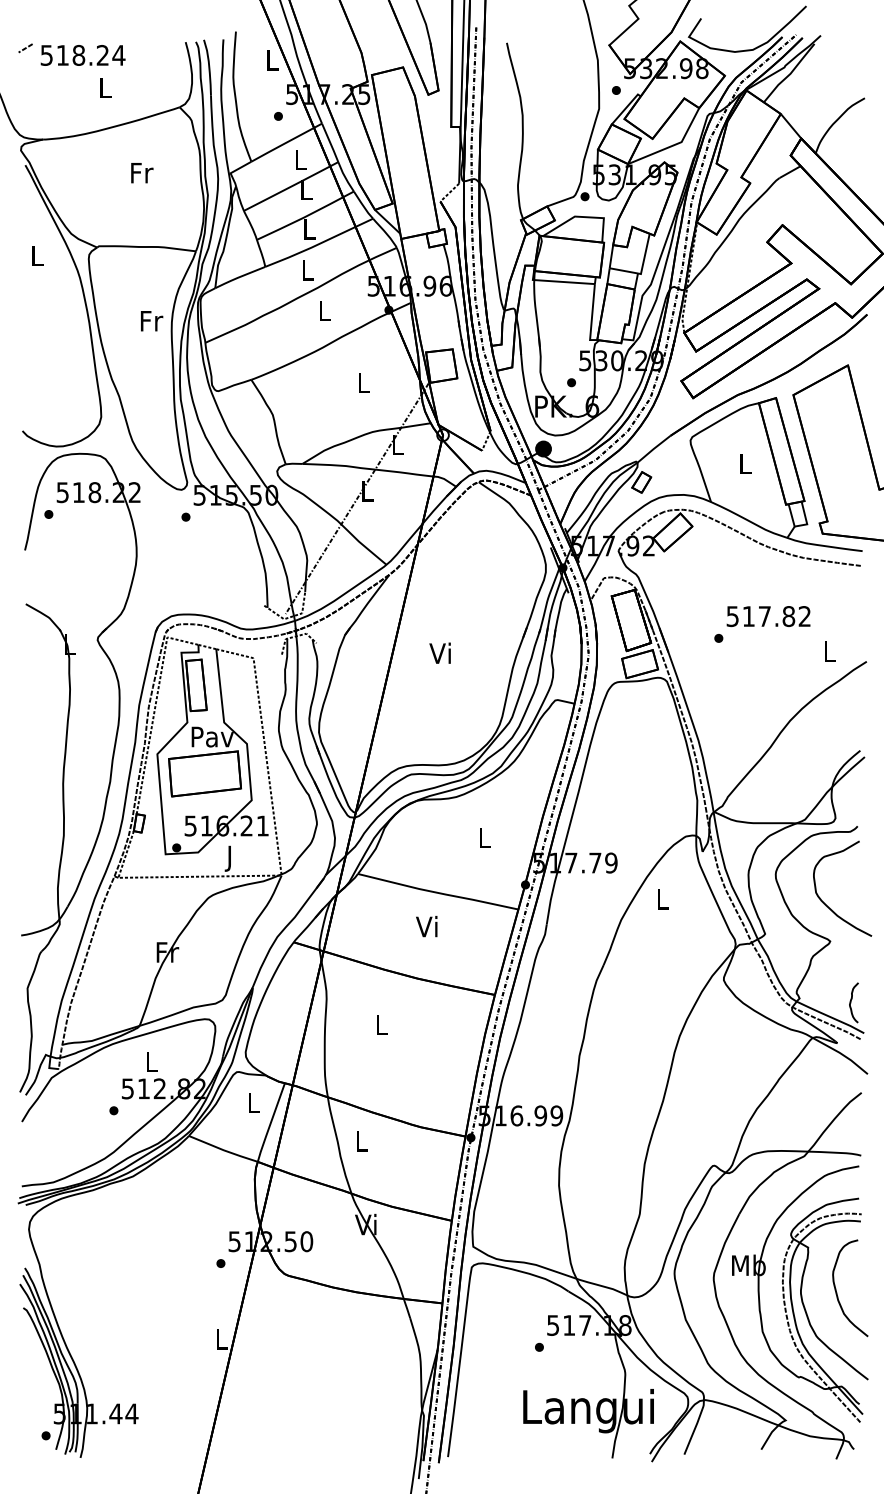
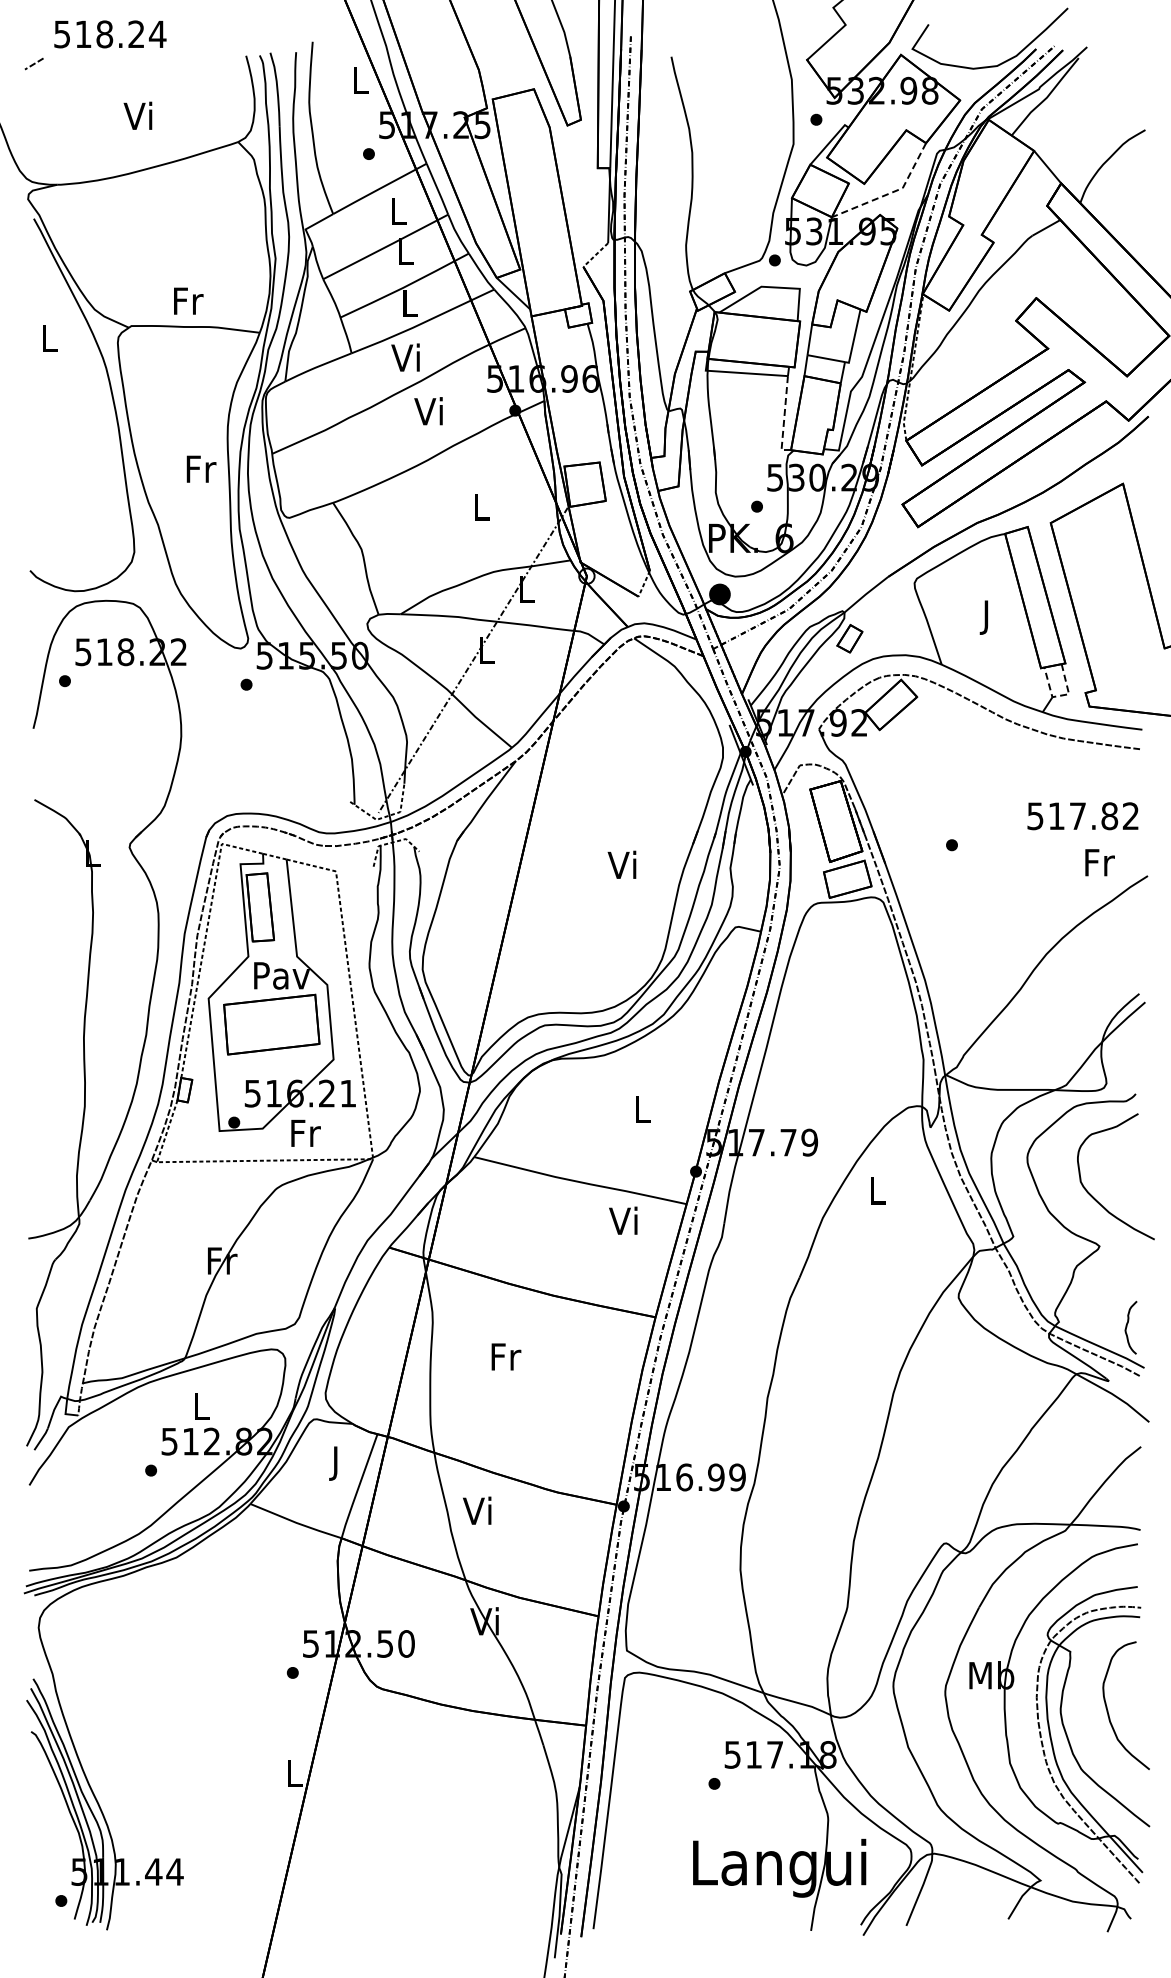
text: (83, 55) -> (110, 34), moved
text: (103, 87) -> (137, 115), L -> Vi
line: (672, 146) -> (890, 193), solid -> dashed
text: (142, 172) -> (188, 300), moved
text: (306, 270) -> (405, 357), L -> Vi
text: (323, 310) -> (428, 411), L -> Vi
line: (592, 316) -> (784, 418), solid -> dashed
text: (151, 320) -> (201, 468), moved
text: (745, 466) -> (987, 617), L -> J
line: (800, 525) -> (1060, 695), solid -> dashed
text: (768, 616) -> (1082, 816), moved
text: (830, 651) -> (1099, 862), L -> Fr
text: (439, 652) -> (621, 864), moved
text: (230, 858) -> (305, 1136), J -> Fr
text: (426, 926) -> (623, 1220), moved
text: (382, 1024) -> (506, 1356), L -> Fr
text: (253, 1105) -> (336, 1463), L -> J
text: (360, 1140) -> (477, 1510), L -> Vi

